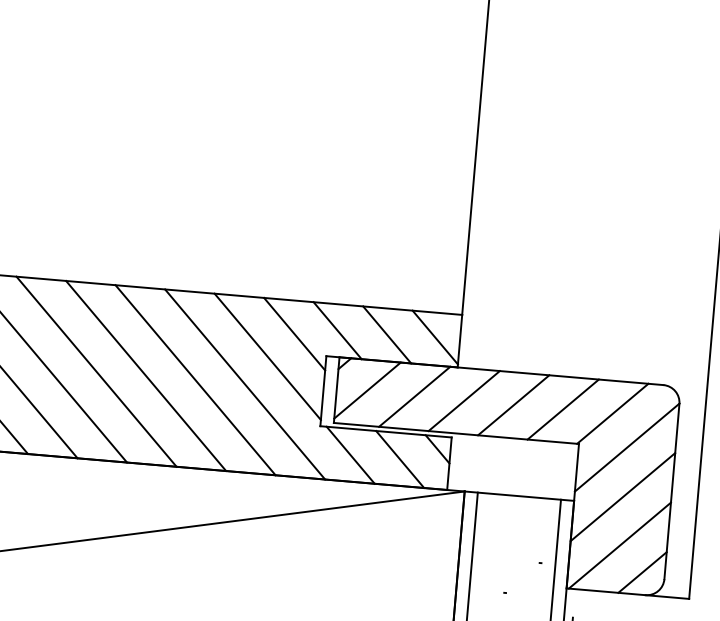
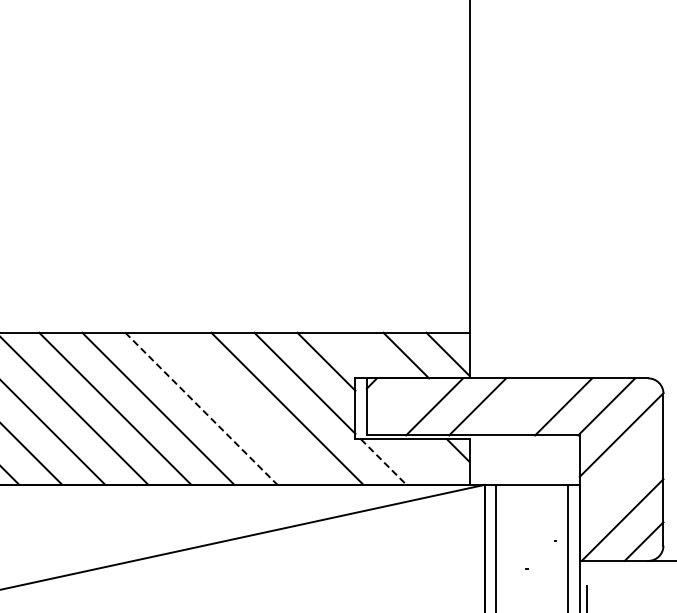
line: (337, 330) -> (363, 355), removed
line: (146, 375) -> (201, 408), solid -> dashed
line: (195, 379) -> (244, 408), removed
line: (367, 389) -> (393, 404), removed
line: (513, 404) -> (520, 406), removed
line: (351, 455) -> (384, 462), solid -> dashed
line: (399, 458) -> (426, 461), removed
line: (622, 496) -> (621, 477), removed

